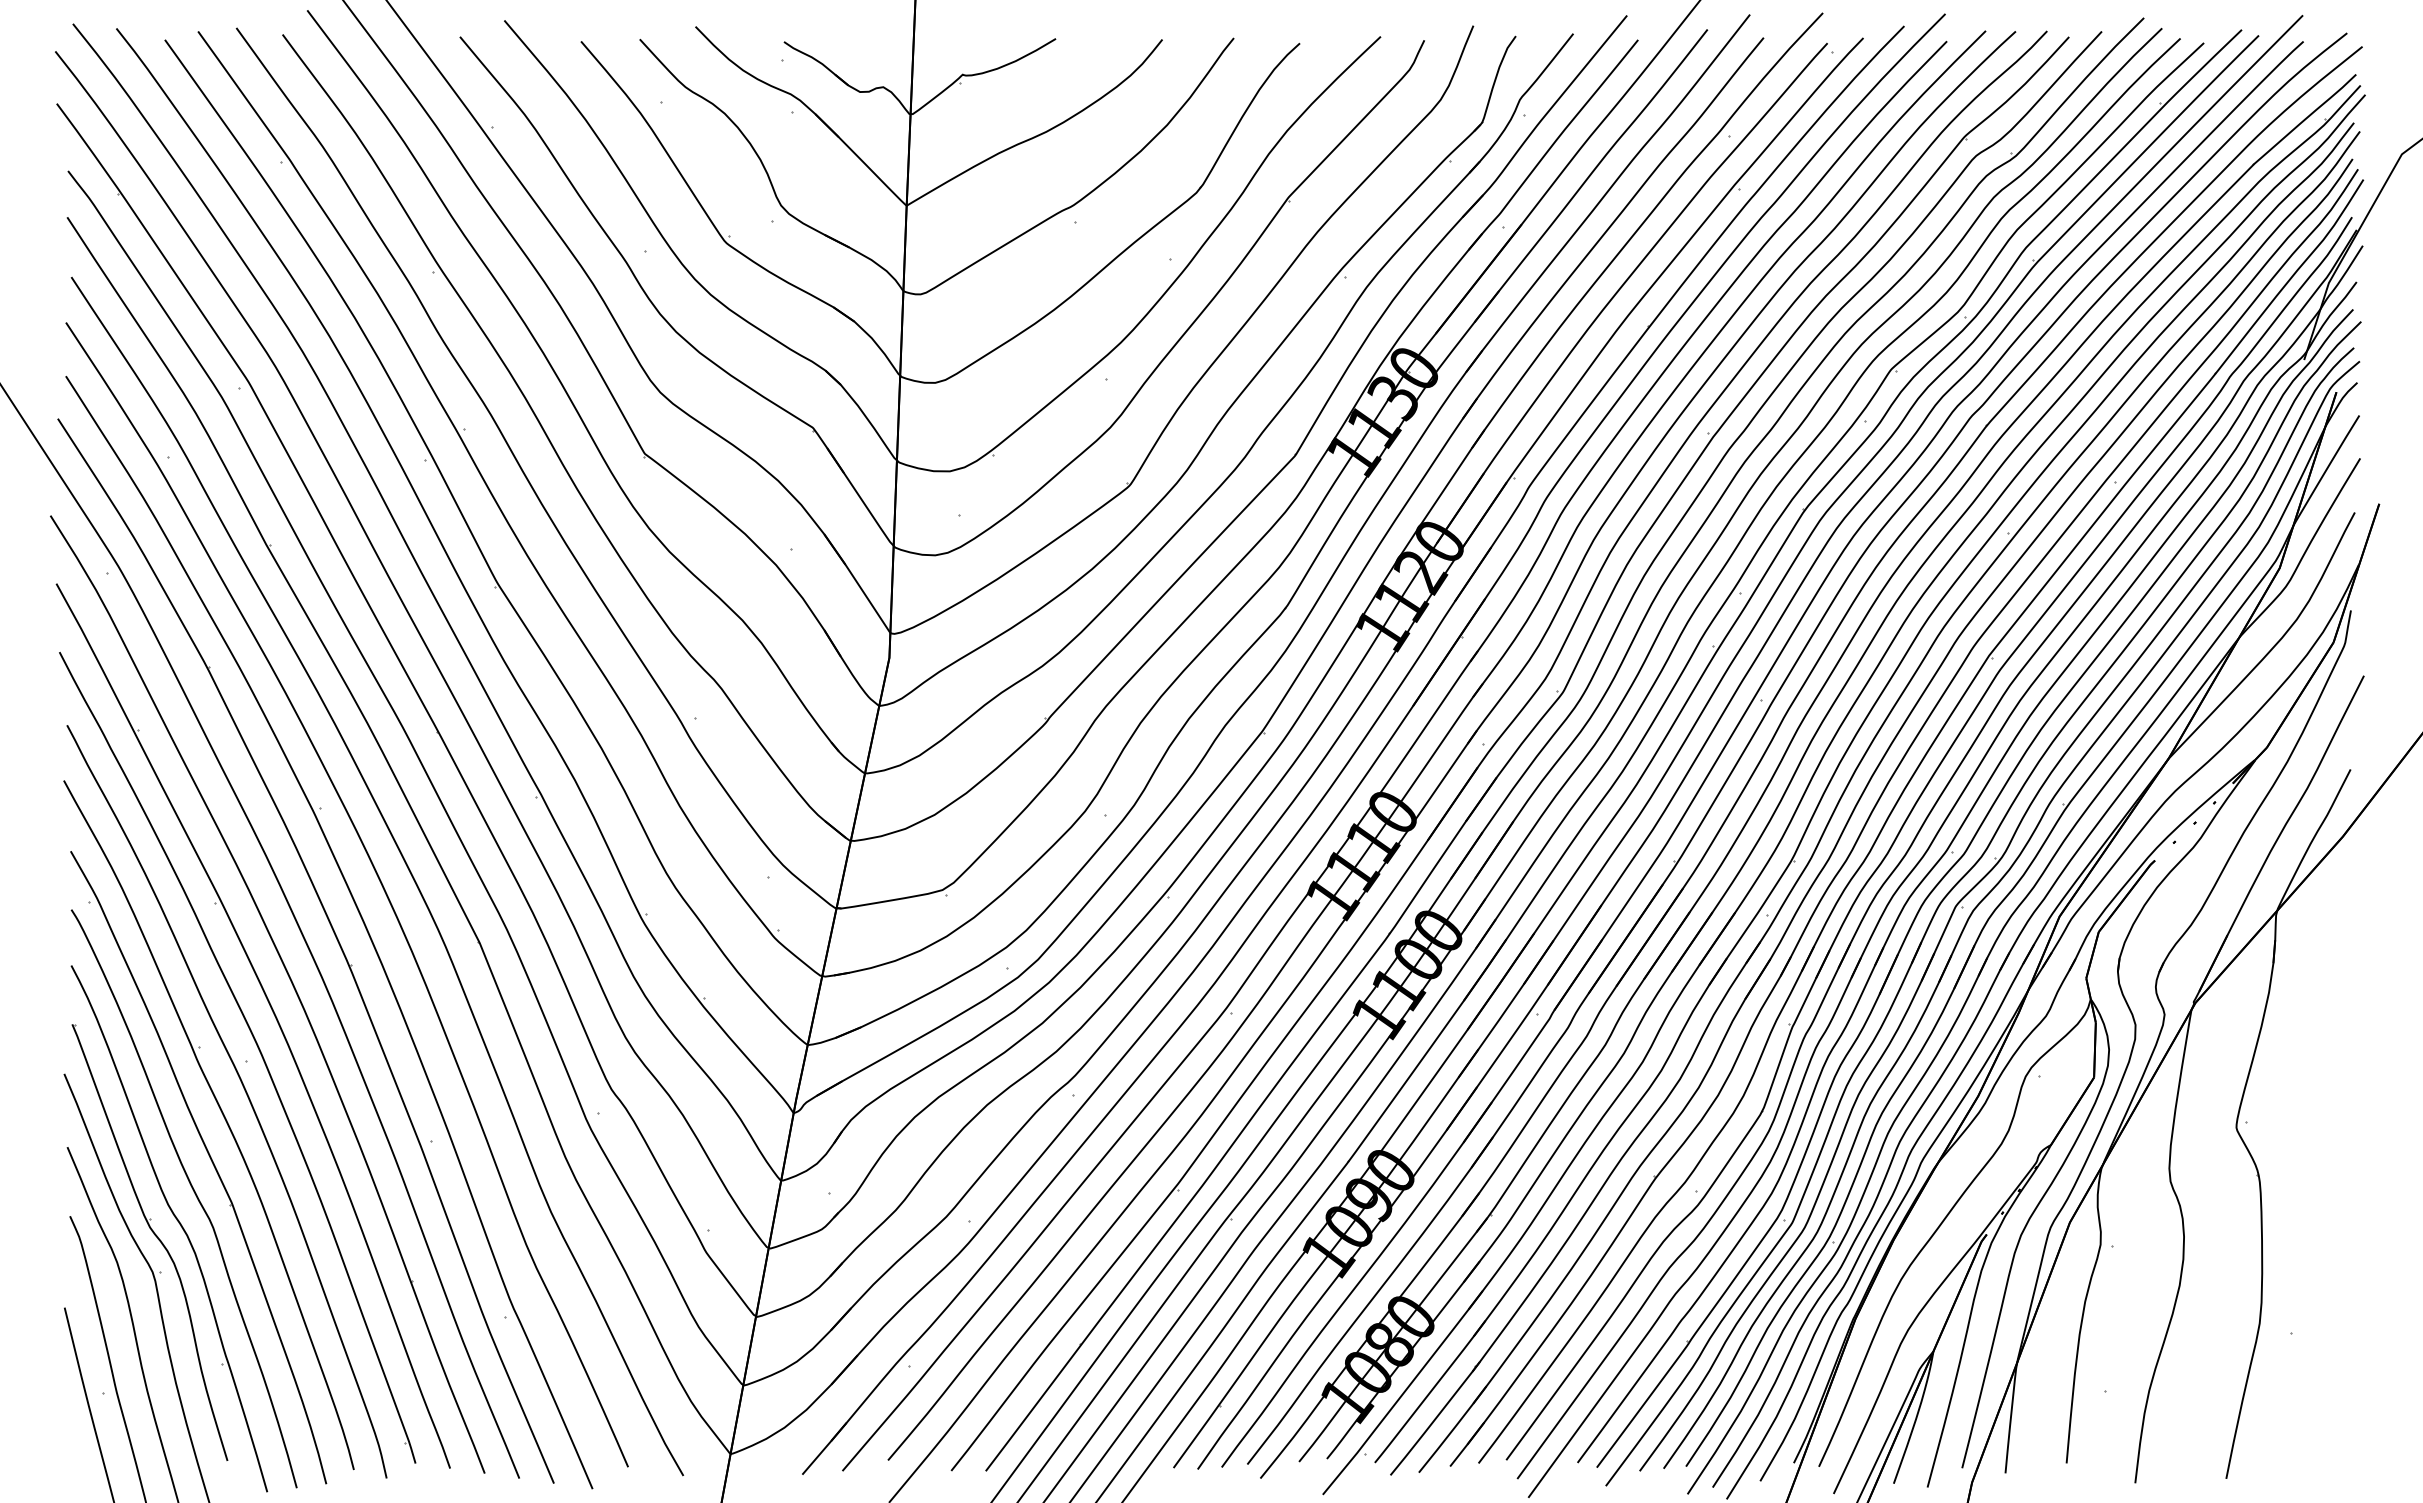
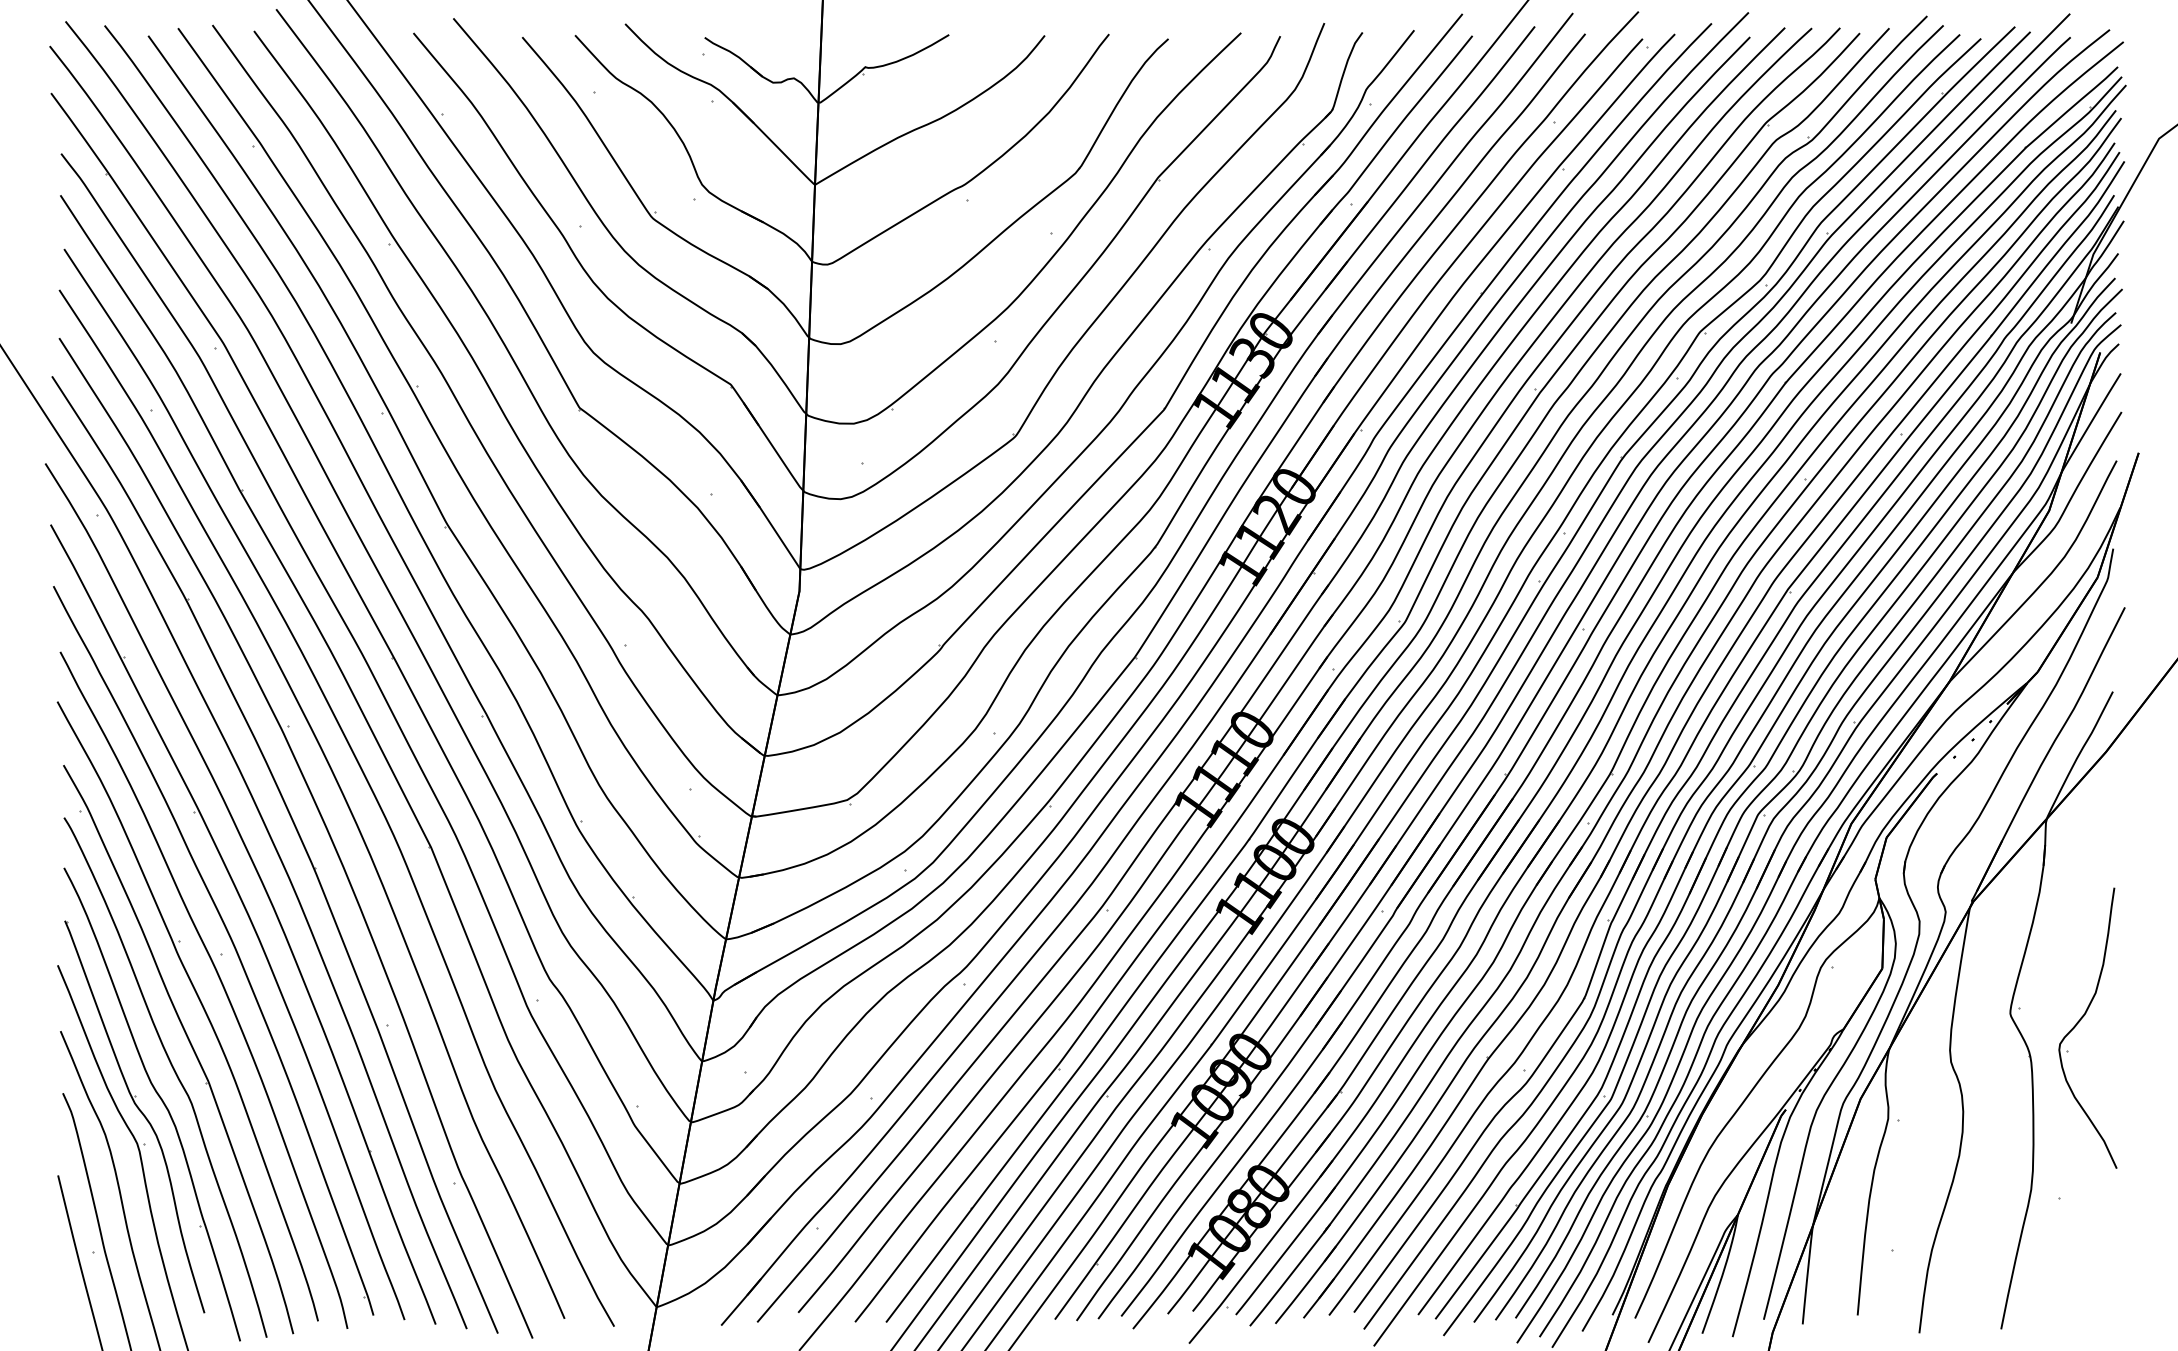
part: (2313, 1137) -> (2079, 1022), added

